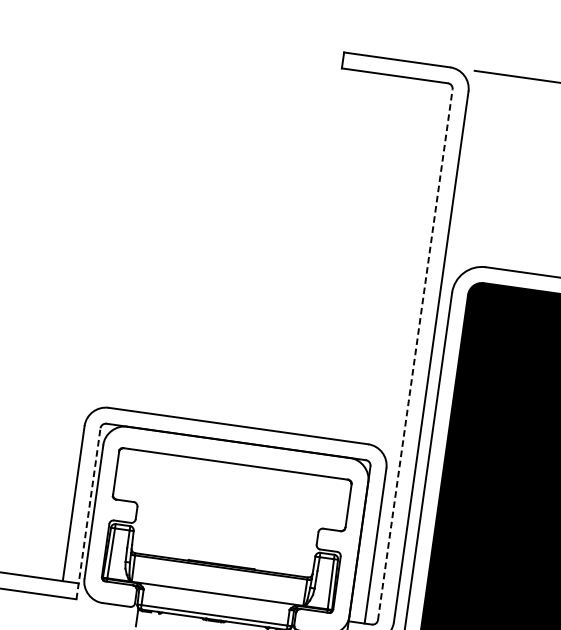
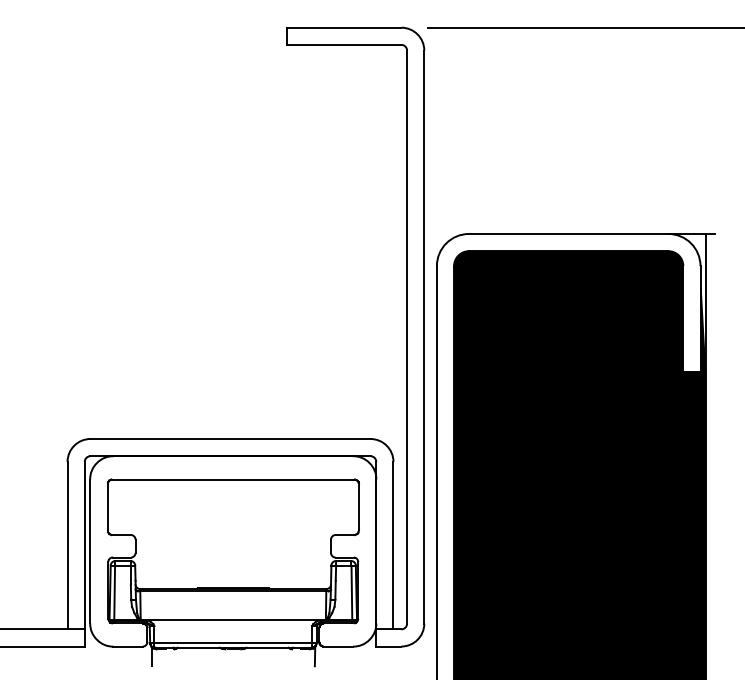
line: (415, 354) -> (407, 336), dashed -> solid
line: (88, 513) -> (84, 553), dashed -> solid

